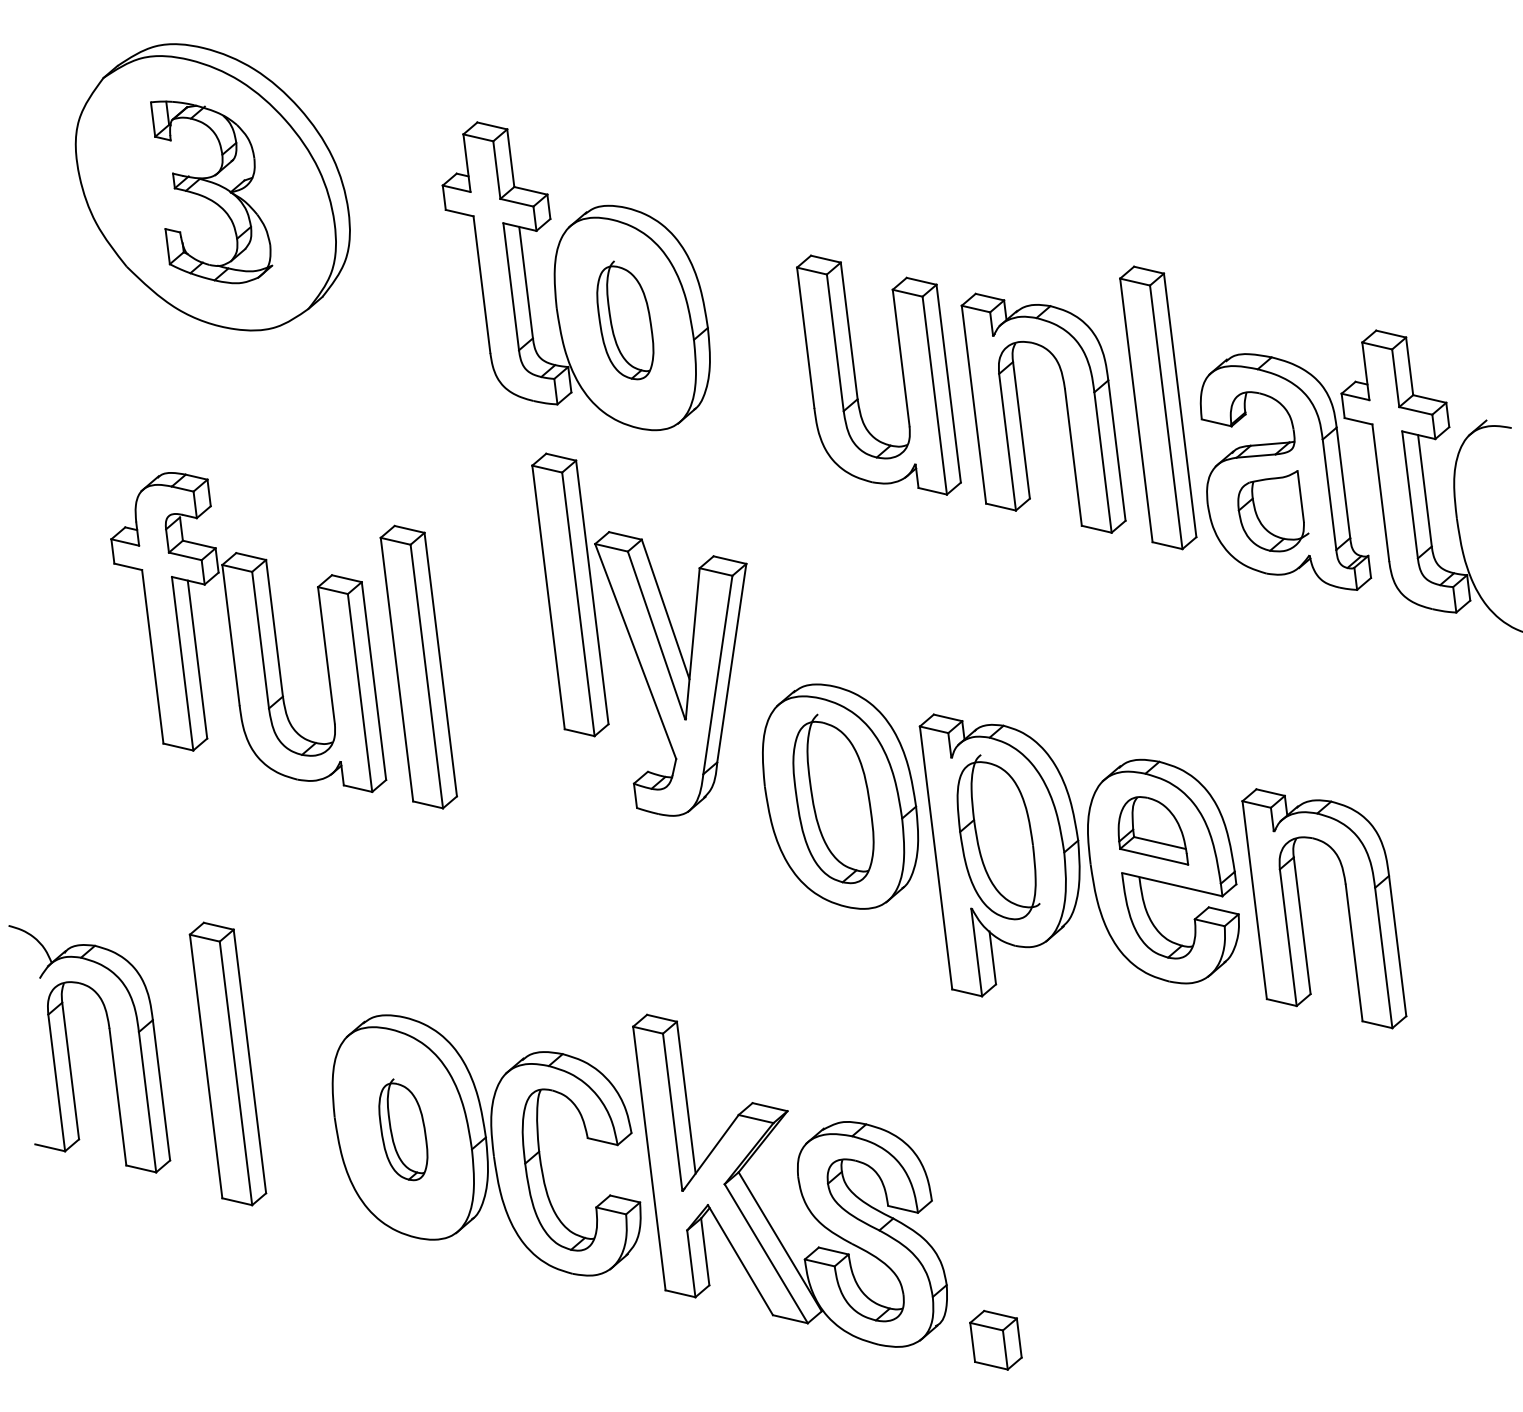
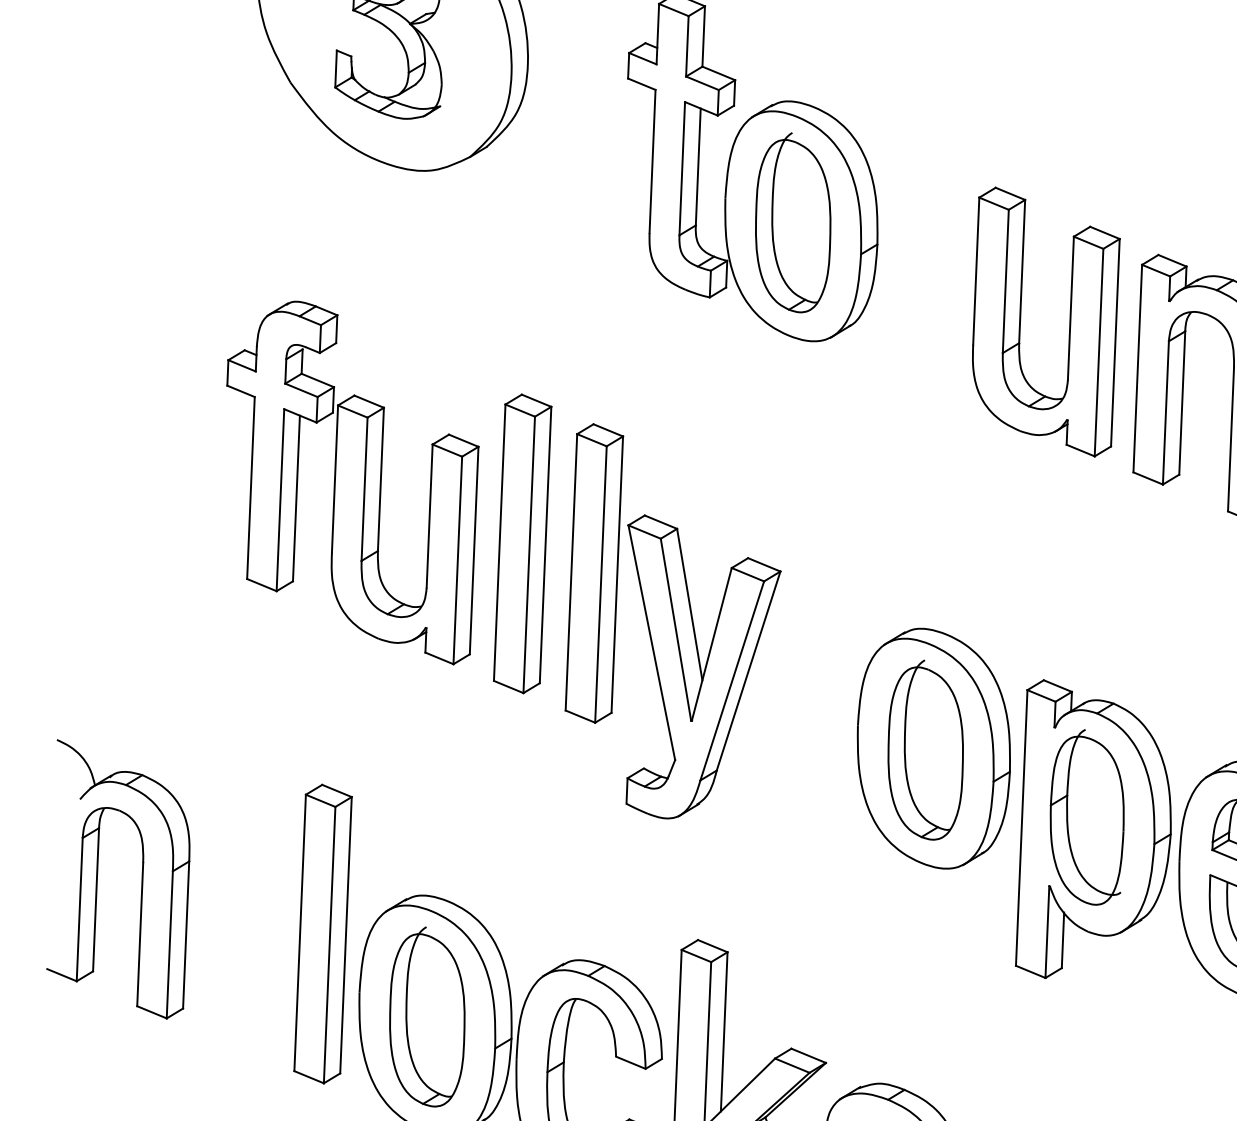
part: (625, 320) -> (793, 222), size x1.43
part: (639, 634) -> (658, 625), moved
part: (227, 1063) -> (322, 933), moved
part: (403, 1129) -> (428, 1016), size x1.67

